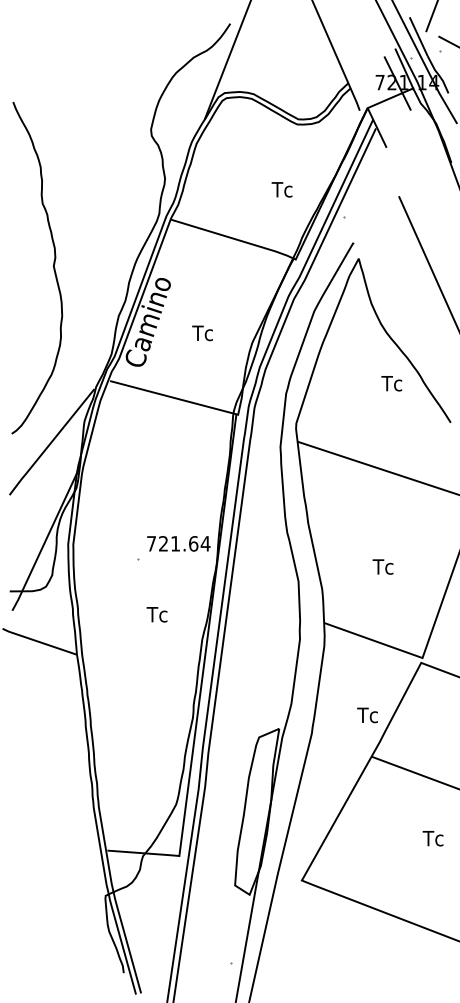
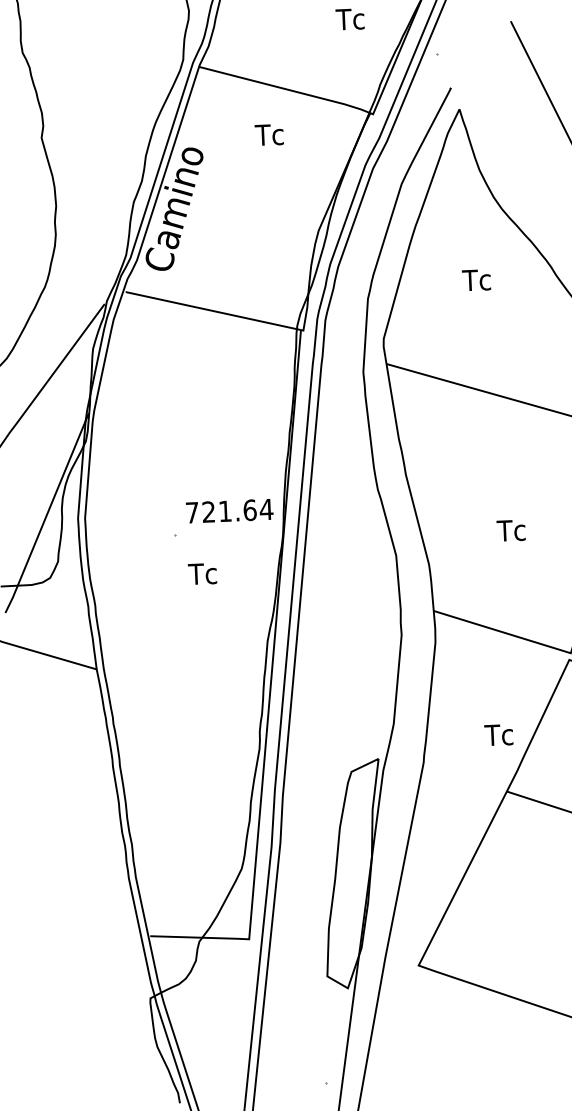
text: (202, 333) -> (269, 135), moved
text: (391, 383) -> (476, 280), moved
text: (156, 614) -> (201, 573), moved

